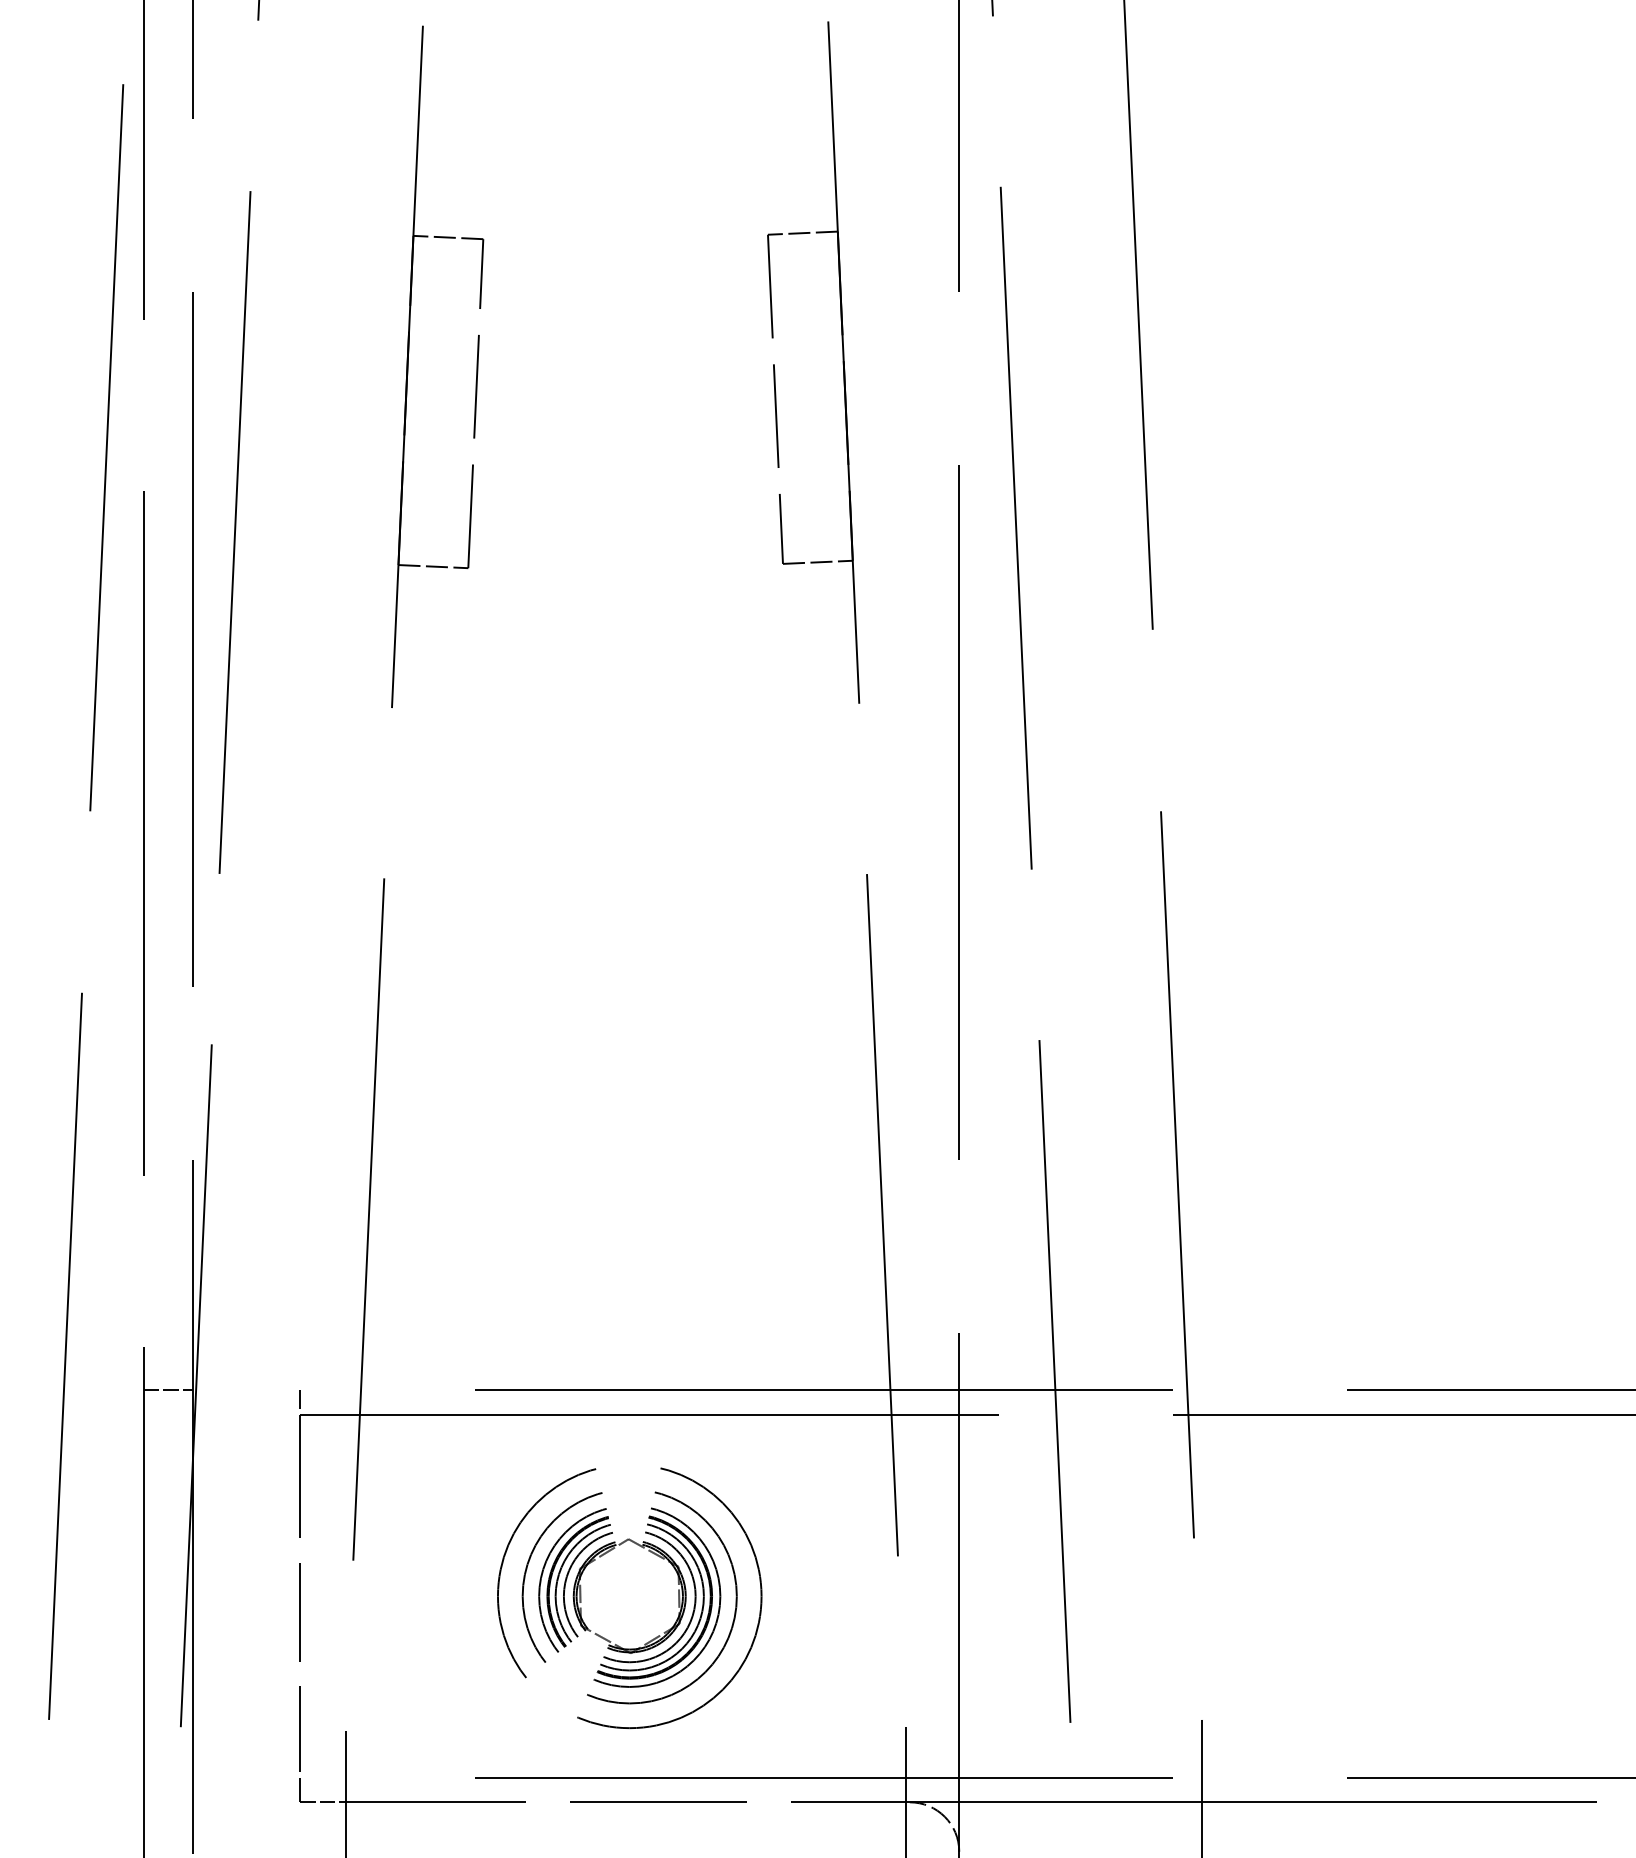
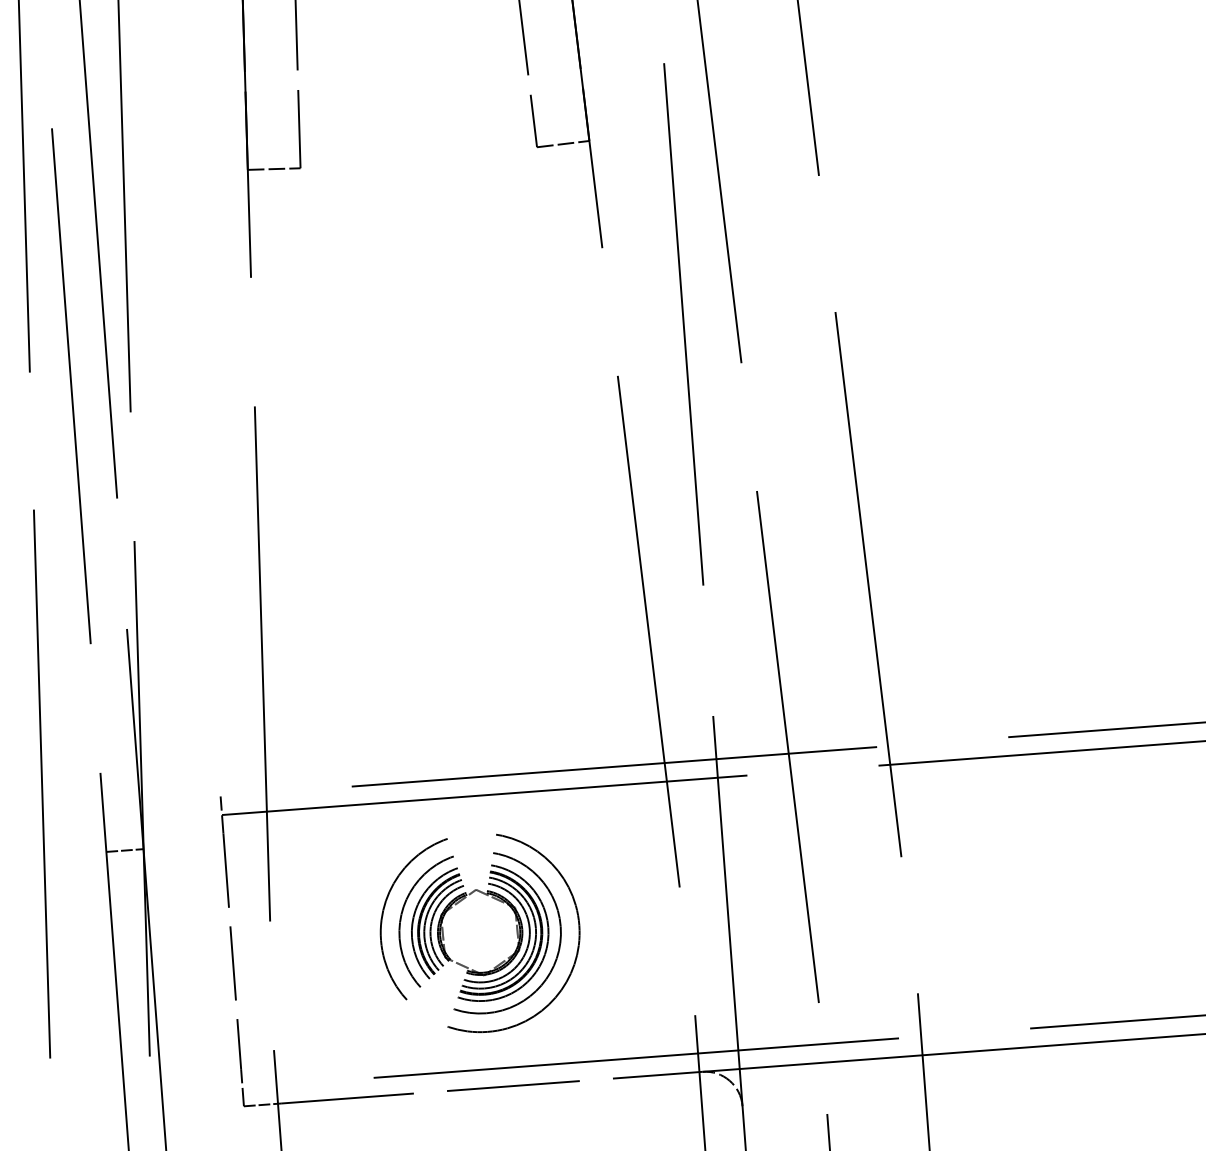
line: (168, 1390) -> (125, 850), moved

